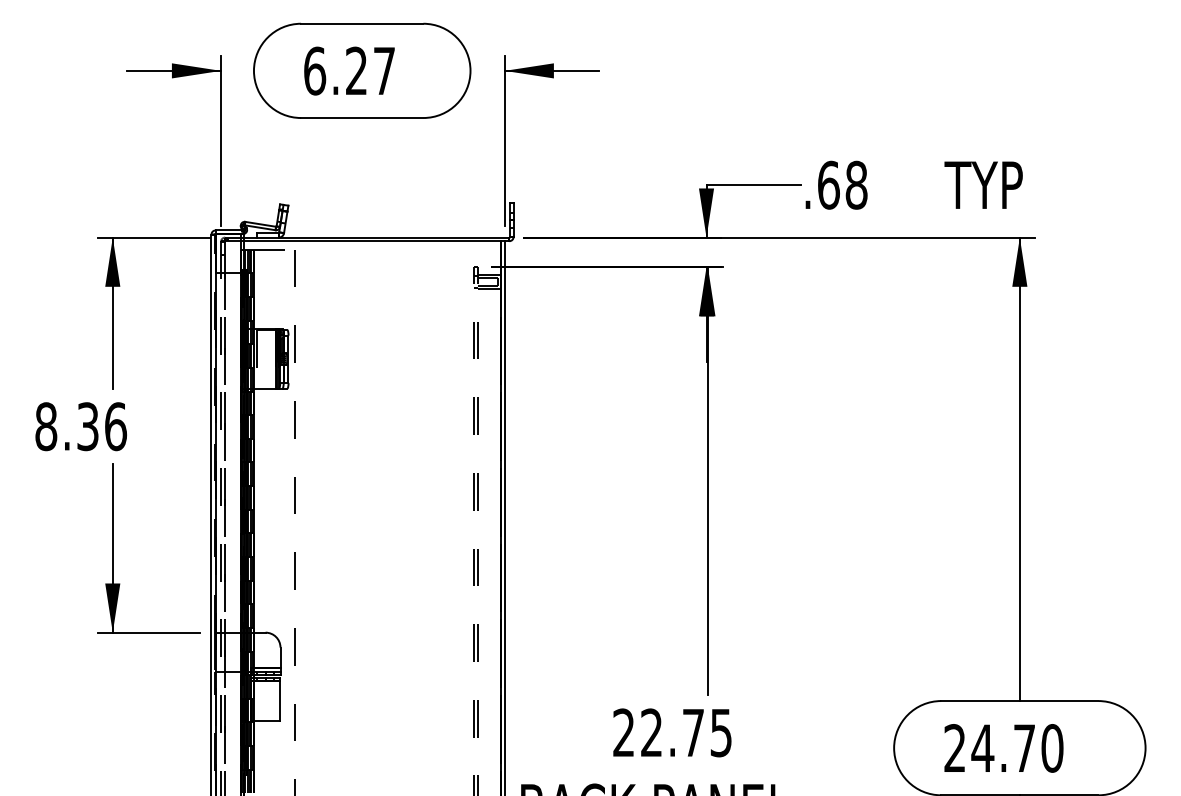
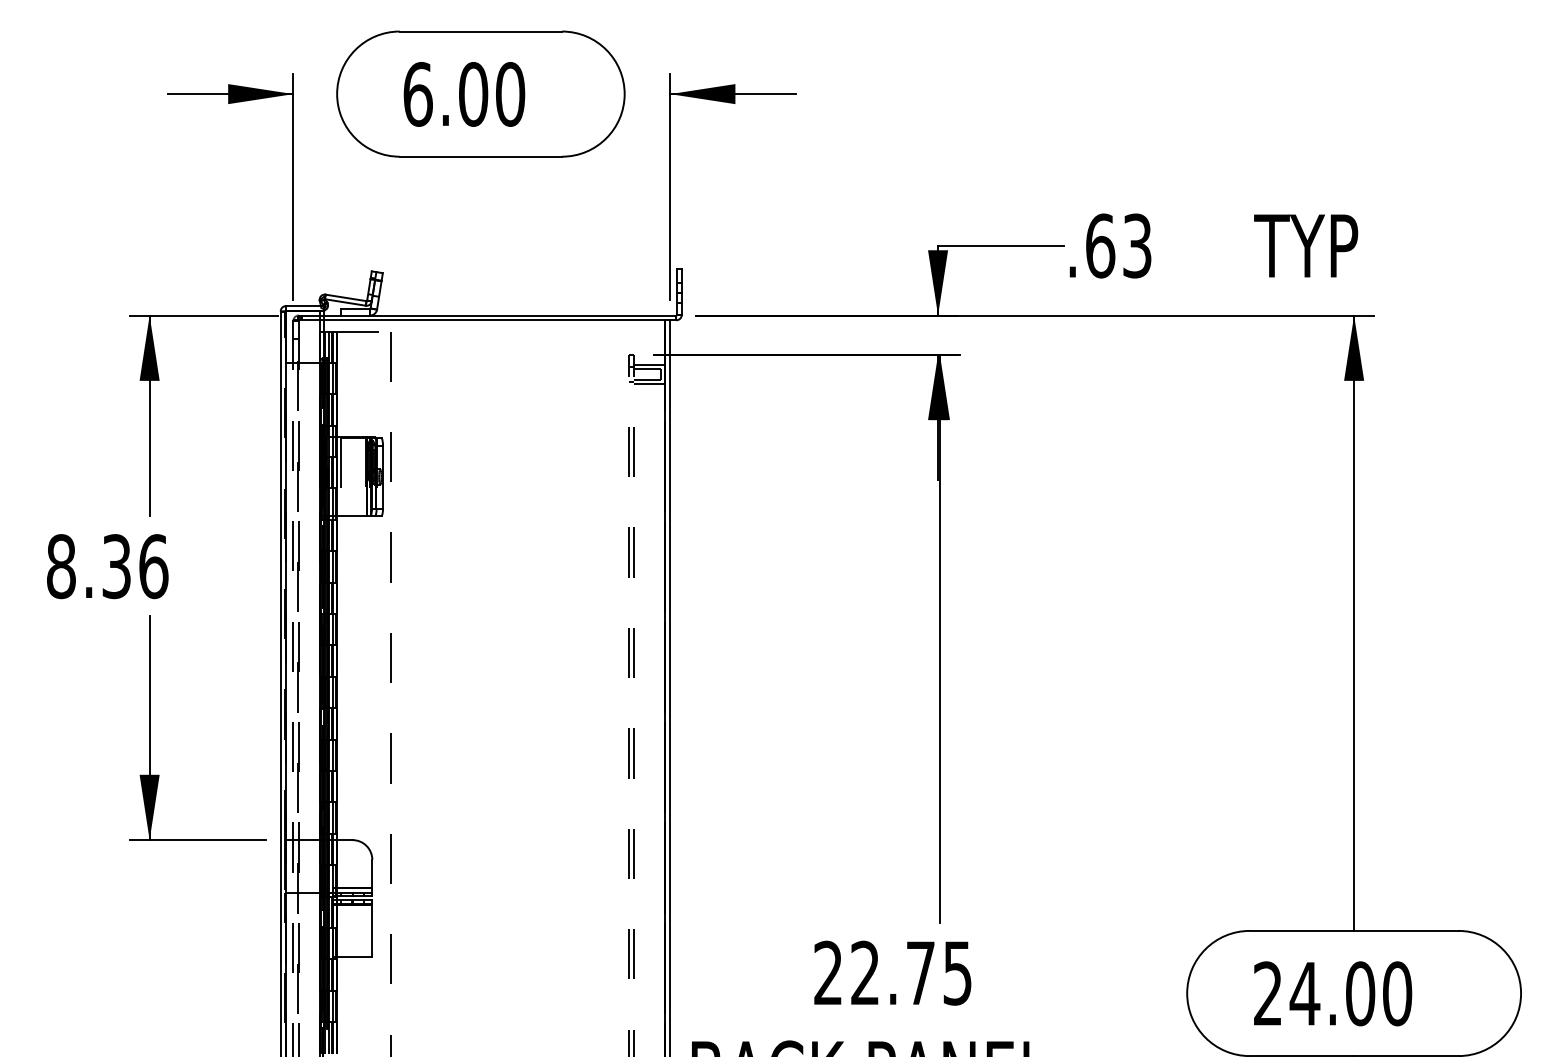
text: (370, 70) -> (491, 93), 6.27 -> 6.00
text: (856, 184) -> (1137, 244), .68 -> .63
text: (1024, 748) -> (1360, 993), 24.70 -> 24.00

